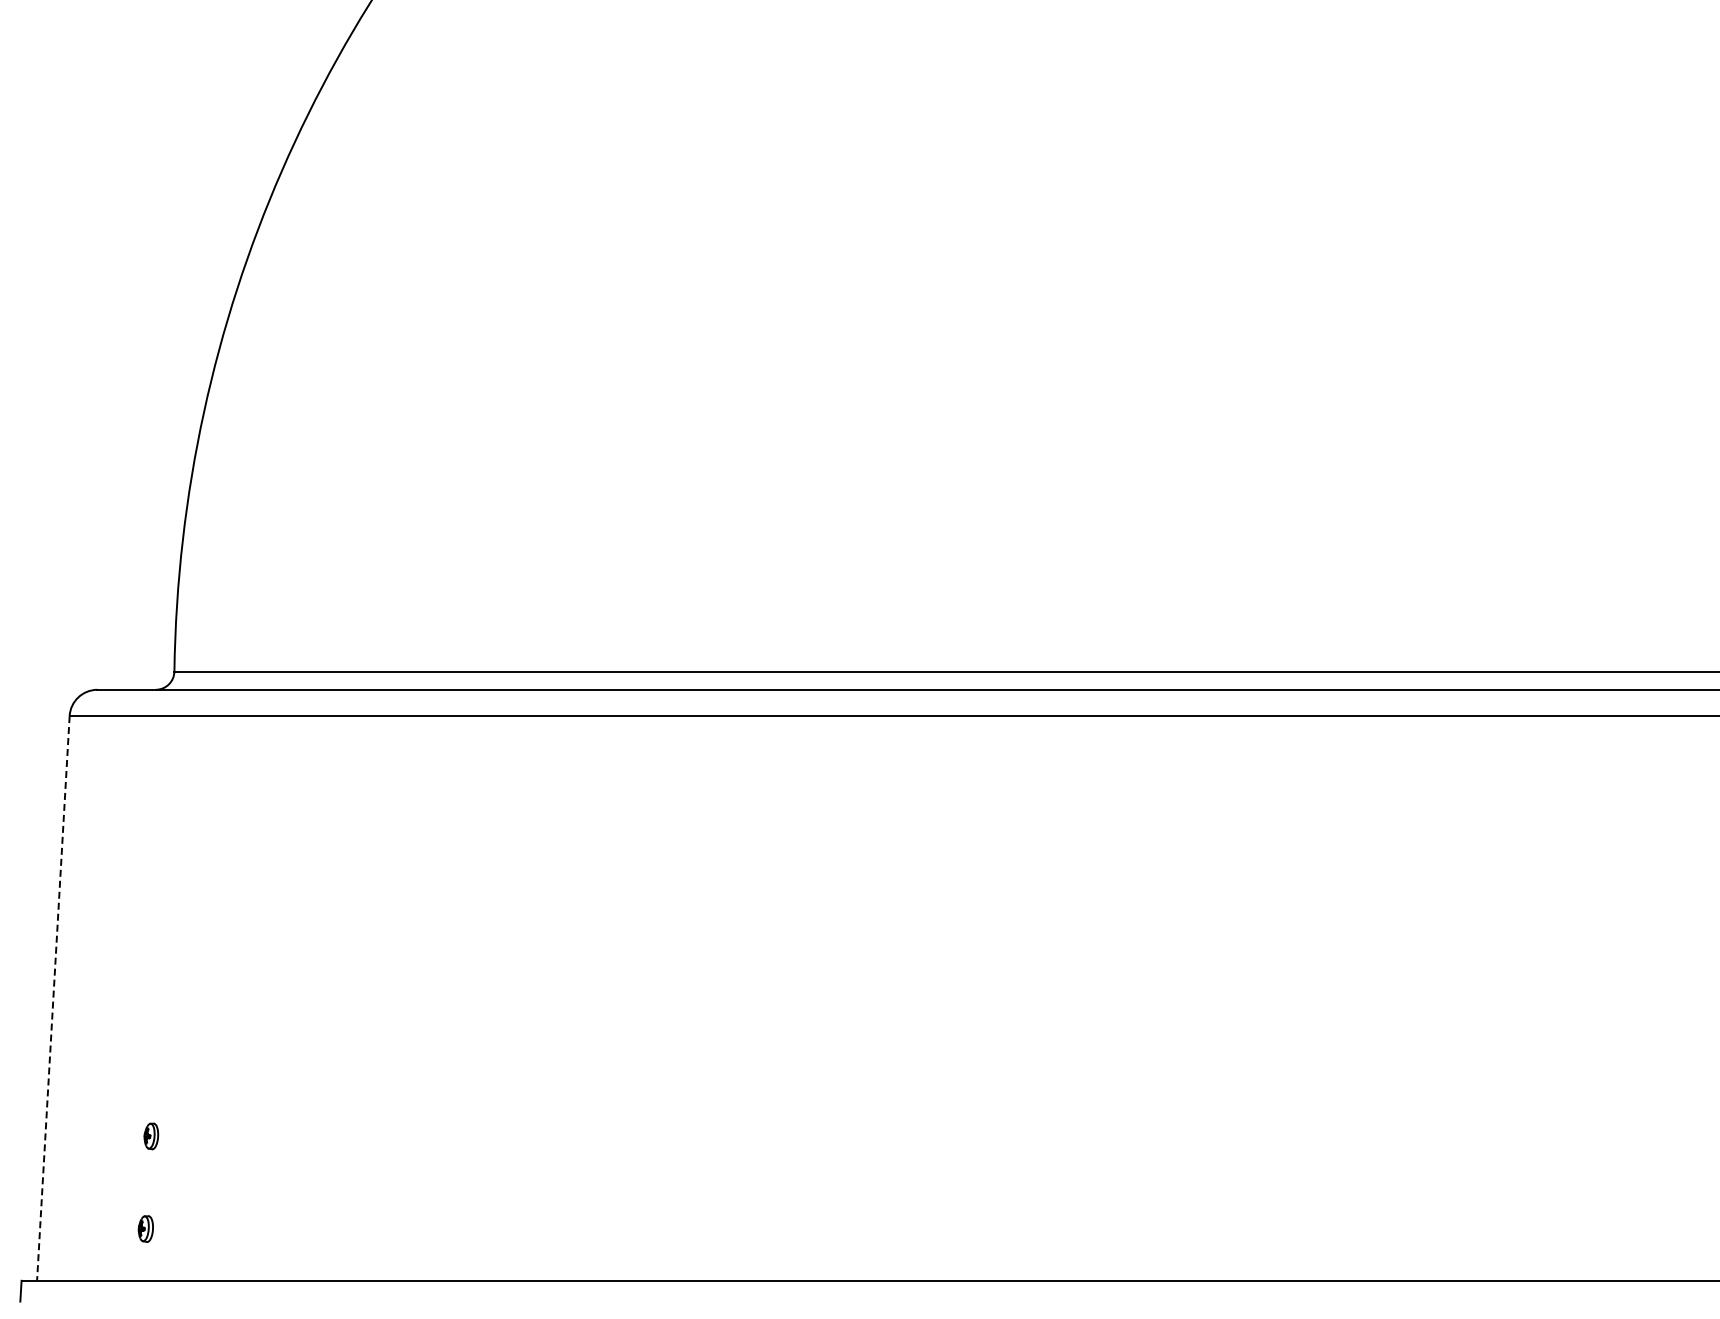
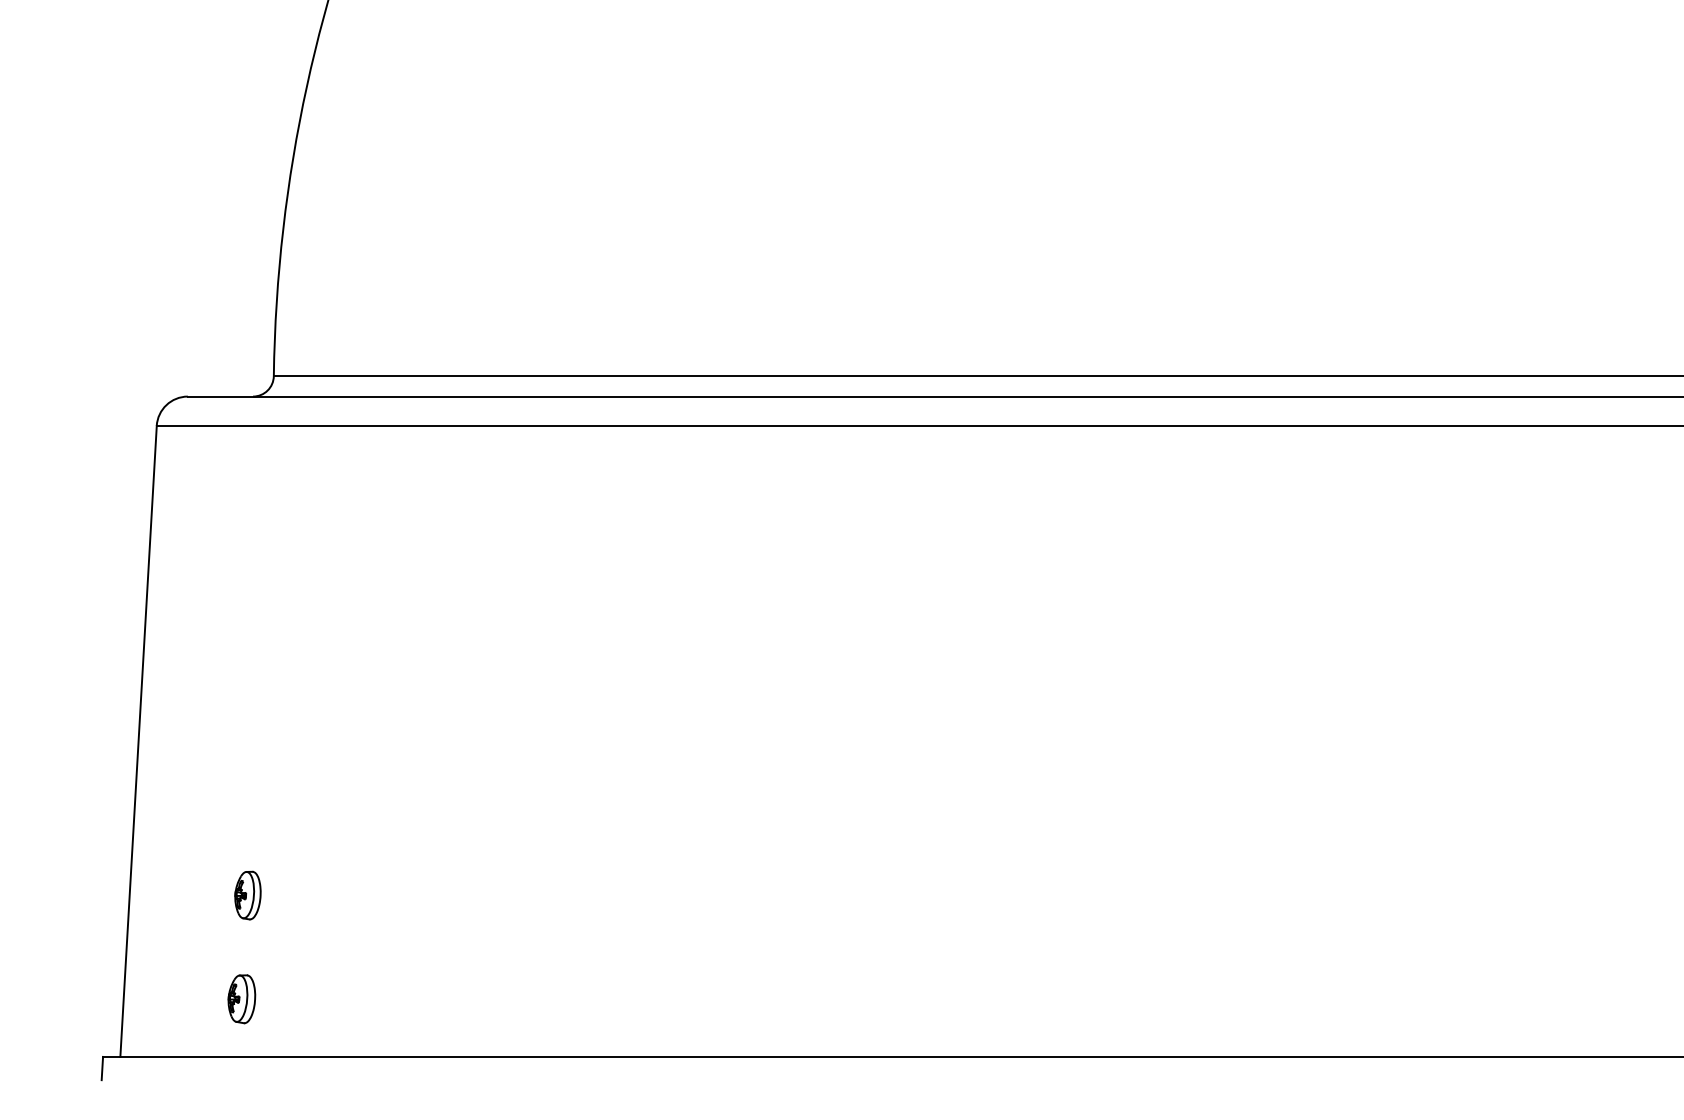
line: (53, 998) -> (138, 741), dashed -> solid
part: (151, 1136) -> (248, 895), size x1.67
part: (145, 1228) -> (241, 998), size x1.67

